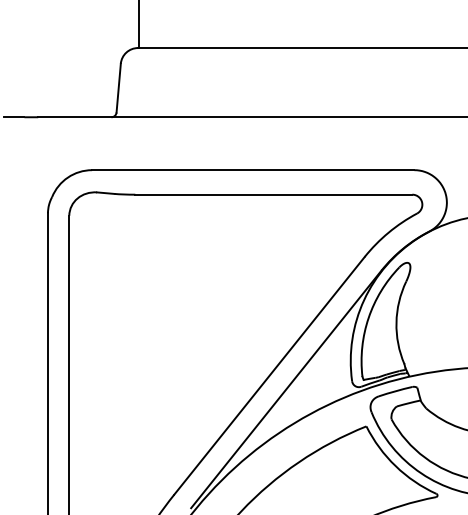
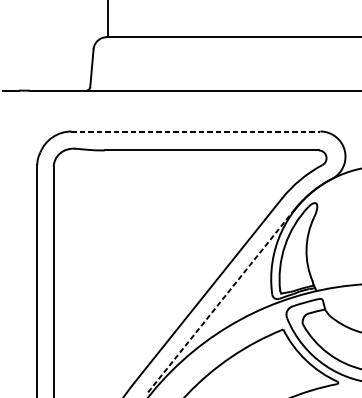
line: (253, 170) -> (196, 131), solid -> dashed
line: (286, 389) -> (221, 300), solid -> dashed

